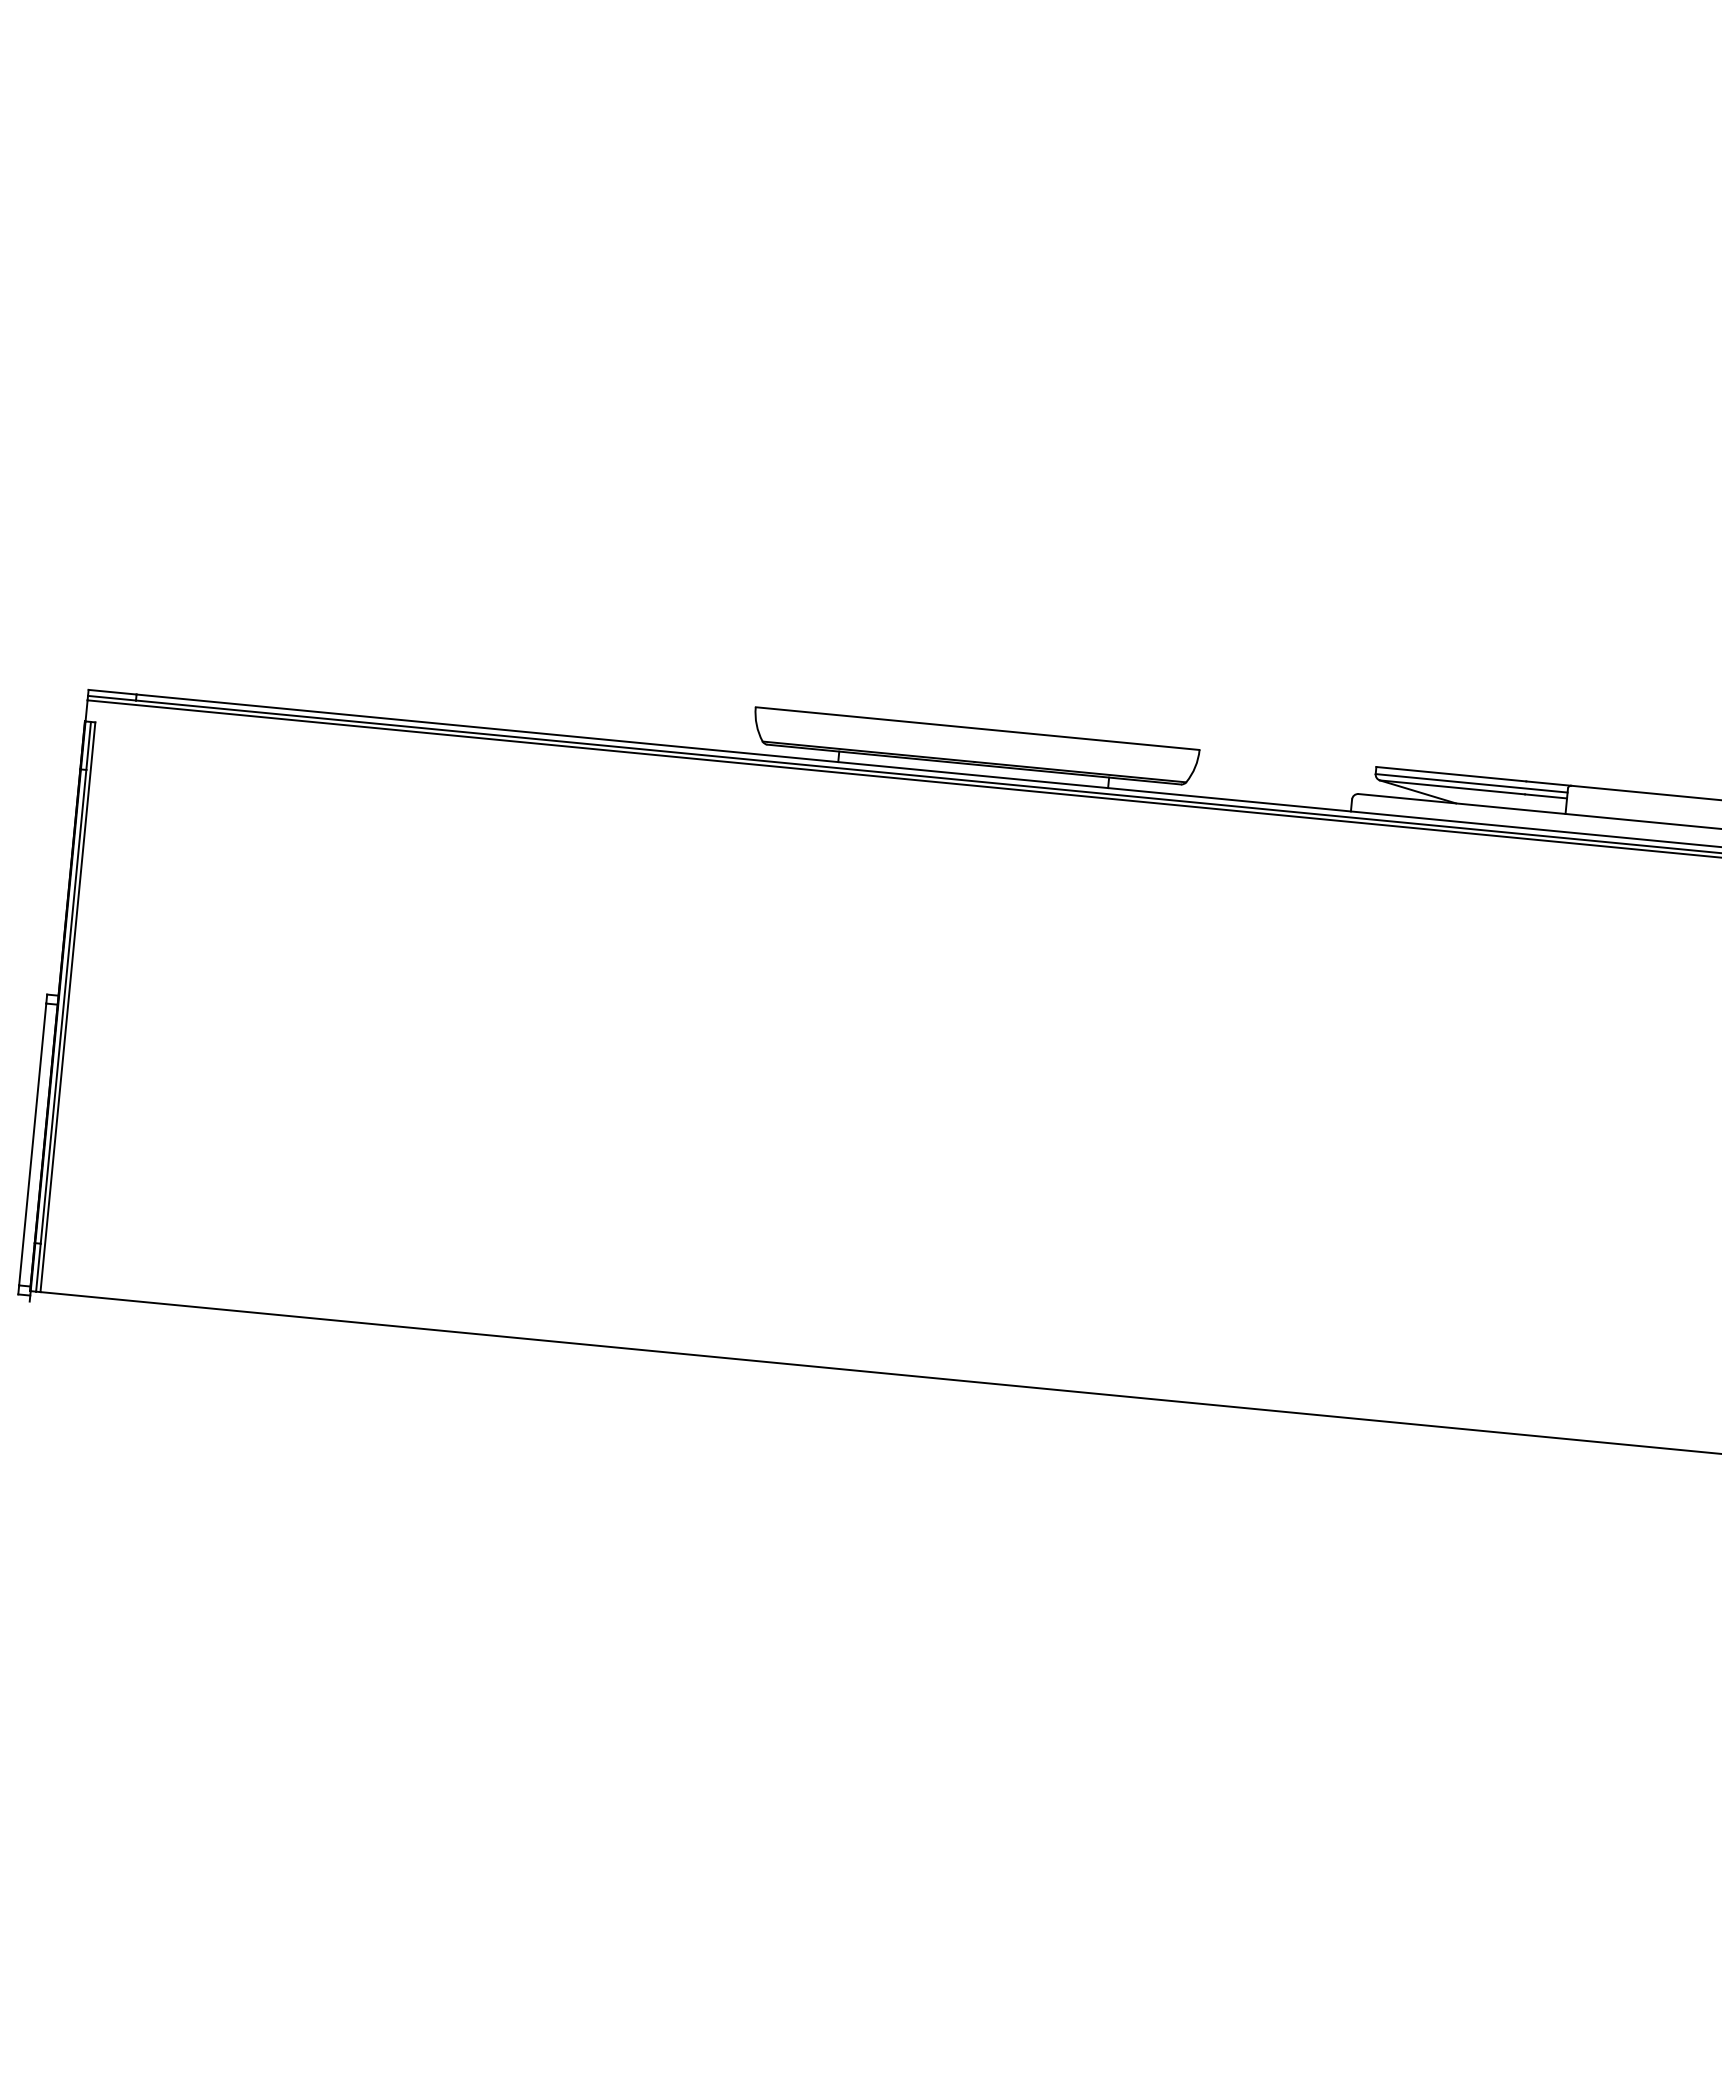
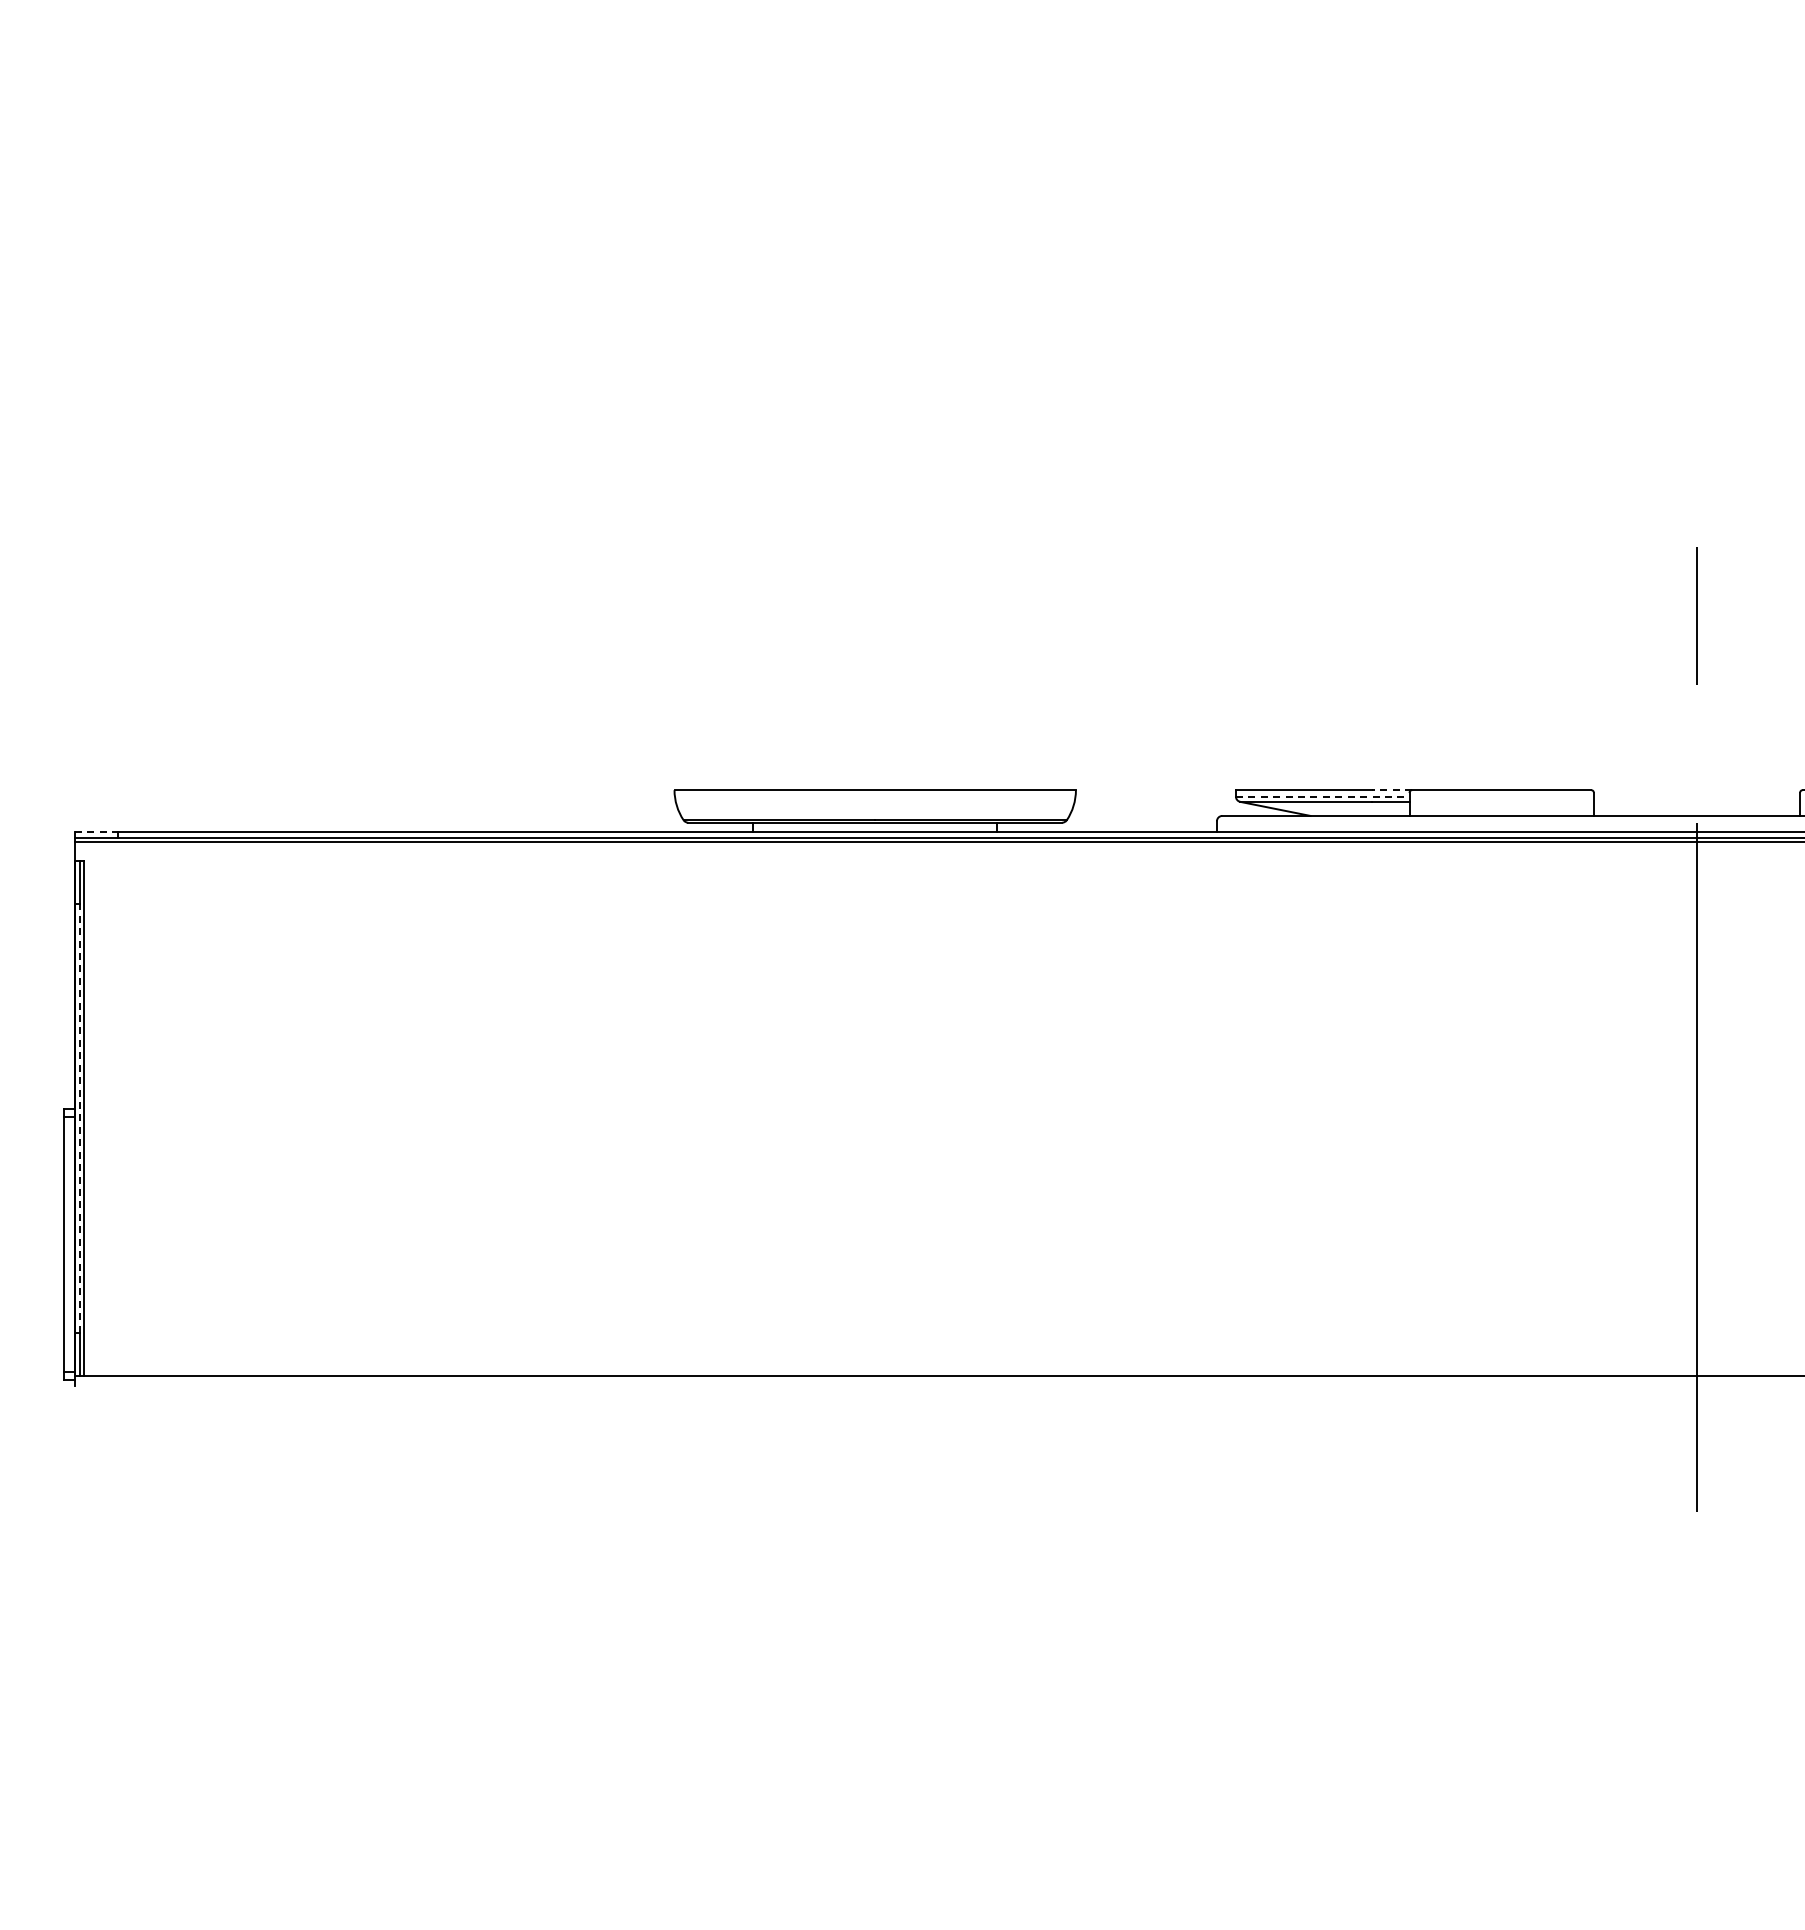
line: (112, 692) -> (96, 832), solid -> dashed
line: (1471, 783) -> (1322, 796), solid -> dashed
line: (1548, 783) -> (1391, 790), solid -> dashed
line: (63, 1005) -> (79, 1117), solid -> dashed

